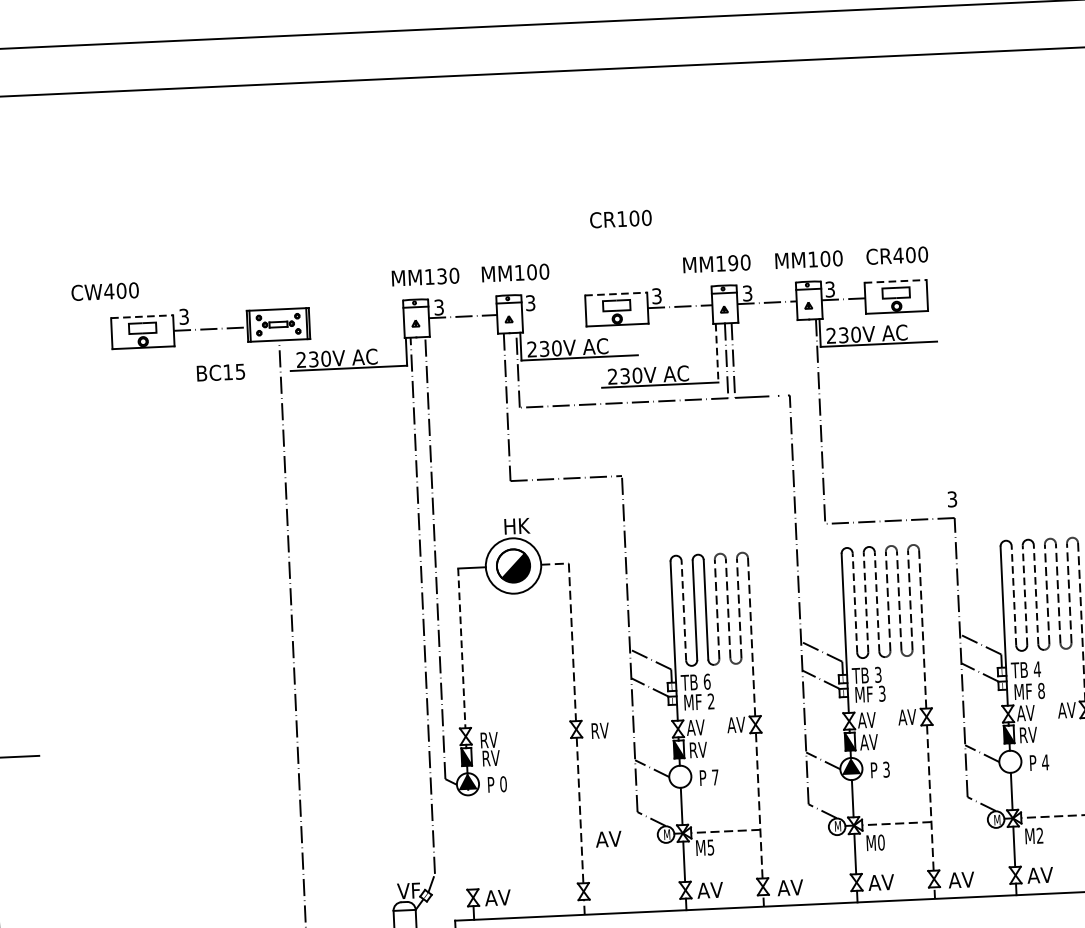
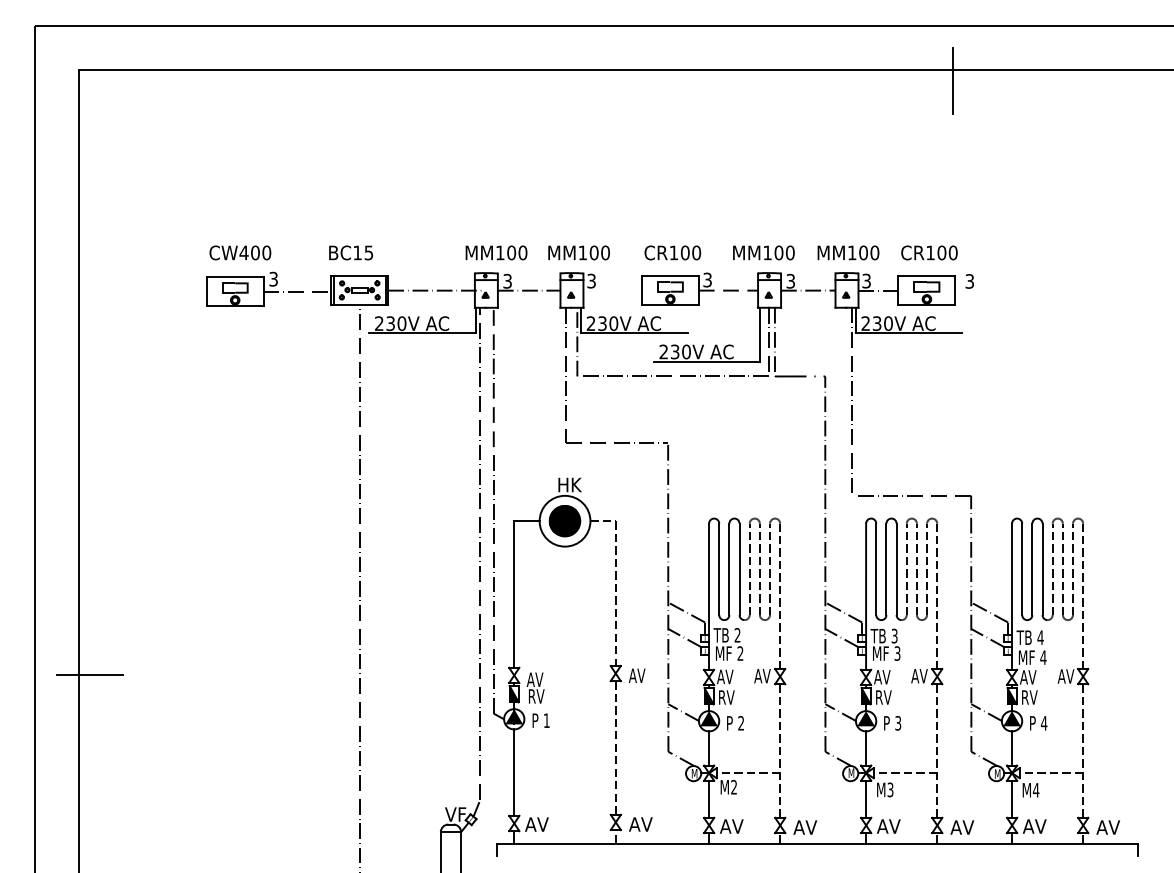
line: (914, 66) -> (953, 80), added
text: (620, 218) -> (672, 252), moved
text: (898, 255) -> (930, 252), CR400 -> CR100
text: (732, 262) -> (778, 252), MM190 -> MM100
text: (441, 275) -> (511, 252), MM130 -> MM100
line: (896, 281) -> (927, 276), dashed -> solid
text: (105, 291) -> (240, 252), moved
line: (616, 294) -> (670, 276), dashed -> solid
line: (142, 316) -> (235, 277), dashed -> solid
line: (360, 321) -> (435, 290), added
line: (717, 352) -> (760, 334), dashed -> solid
text: (221, 372) -> (351, 252), moved
text: (952, 499) -> (969, 281), moved
fill: (510, 563) -> (562, 518), added
line: (1036, 594) -> (1042, 569), dashed -> solid
line: (1014, 595) -> (1022, 569), dashed -> solid
line: (1025, 595) -> (1032, 569), dashed -> solid
line: (866, 602) -> (886, 569), dashed -> solid
line: (876, 602) -> (896, 569), dashed -> solid
line: (855, 603) -> (876, 569), dashed -> solid
line: (684, 610) -> (719, 569), dashed -> solid
line: (462, 649) -> (514, 595), dashed -> solid
text: (707, 681) -> (737, 635), 6 -> 2
text: (1041, 690) -> (1043, 657), 8 -> 4
text: (598, 730) -> (636, 675), RV -> AV
text: (488, 739) -> (534, 679), RV -> AV
text: (869, 742) -> (883, 697), AV -> RV
fill: (1009, 758) -> (1011, 718), added
fill: (679, 773) -> (708, 718), added
text: (715, 777) -> (741, 723), 7 -> 2
text: (503, 784) -> (546, 720), 0 -> 1
text: (1039, 834) -> (1035, 789), M2 -> M4
text: (608, 839) -> (640, 824), moved
line: (470, 842) -> (514, 772), added
text: (881, 842) -> (890, 789), M0 -> M3
text: (710, 846) -> (733, 786), M5 -> M2

